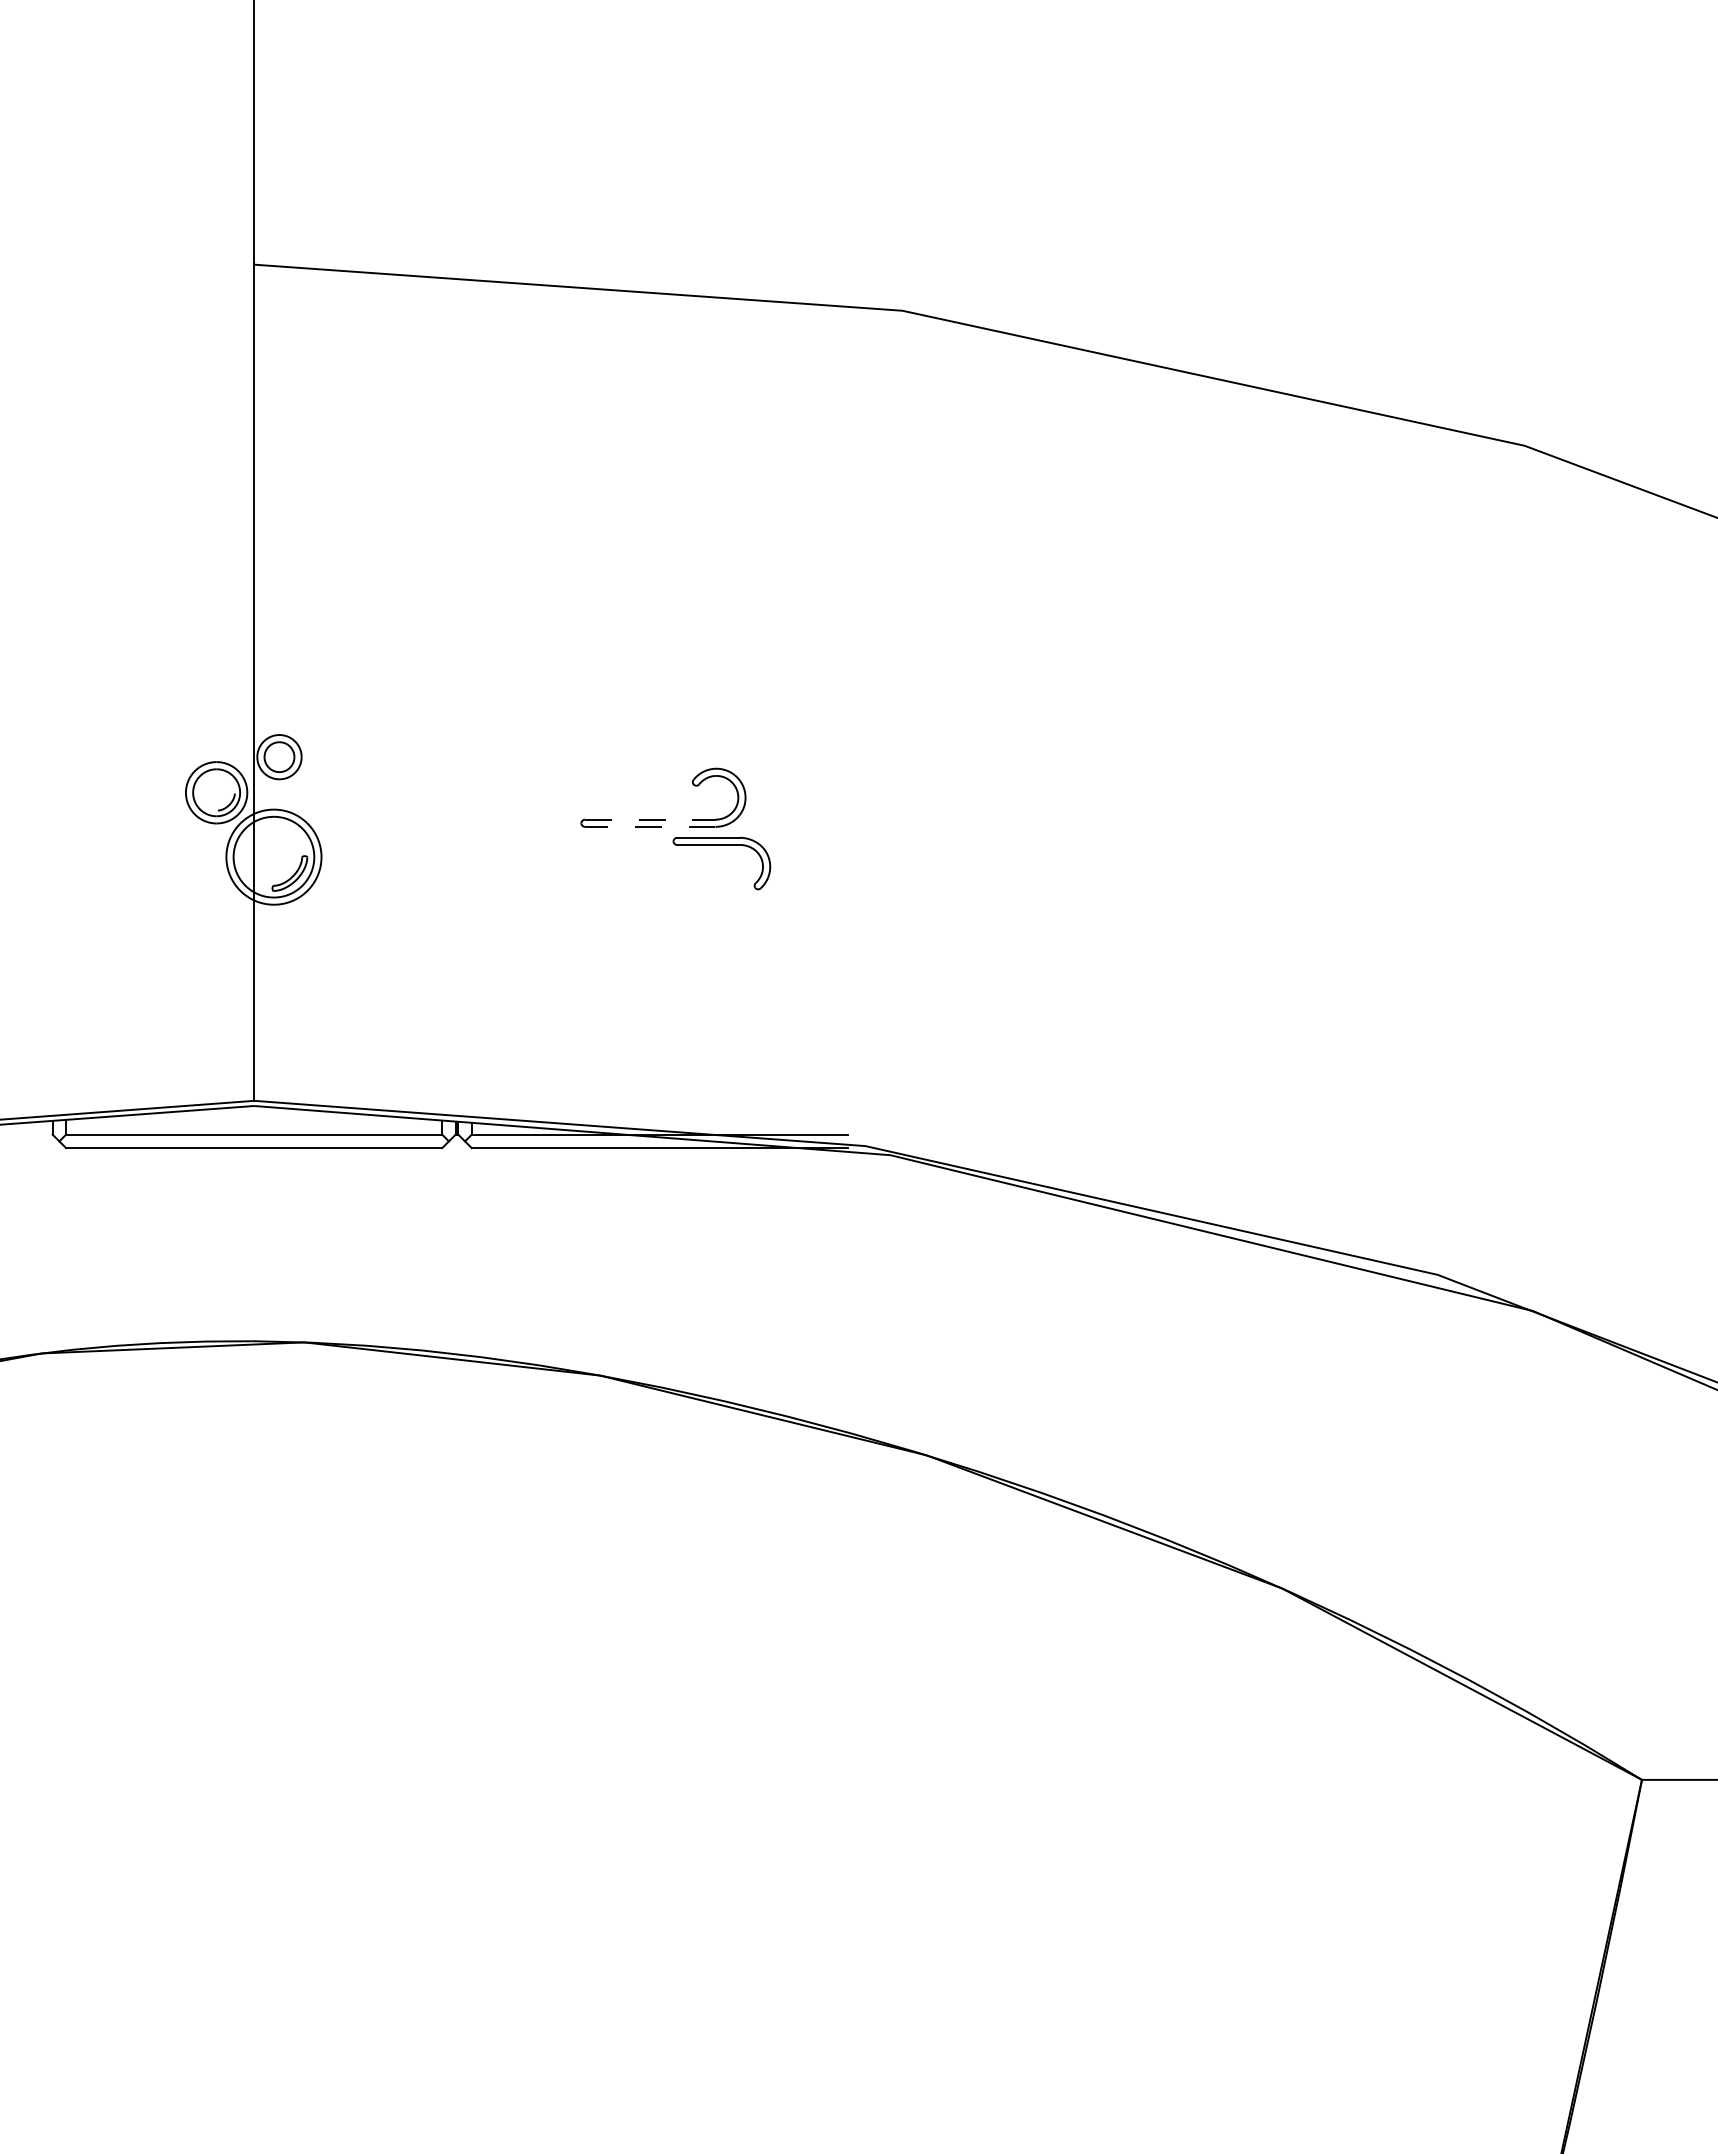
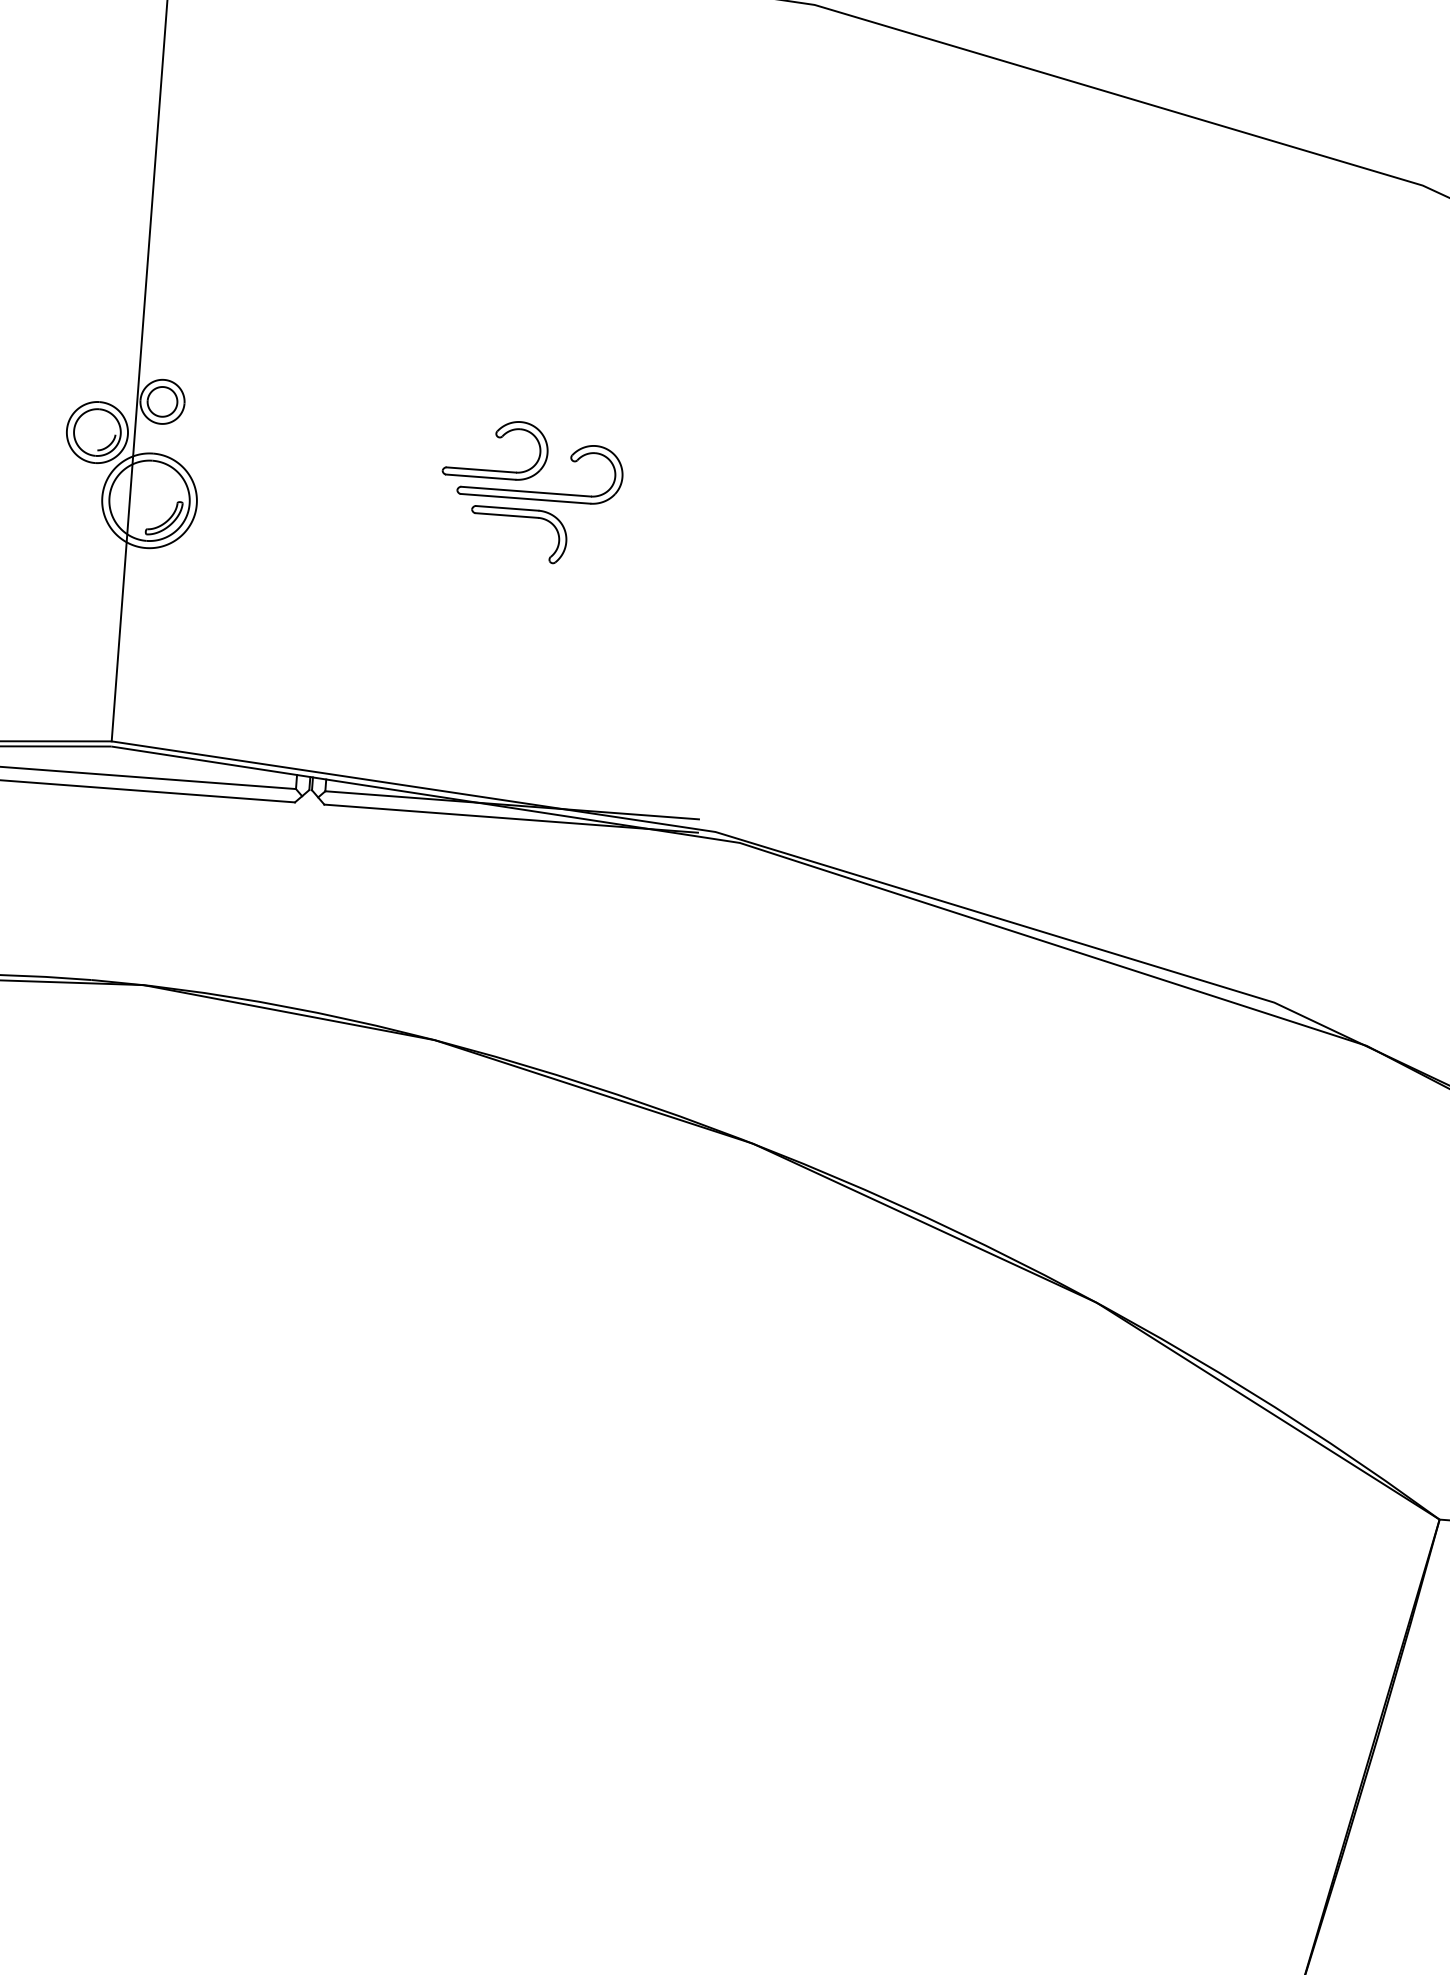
part: (618, 768) -> (498, 438), added
line: (650, 819) -> (526, 491), dashed -> solid
line: (649, 826) -> (524, 498), dashed -> solid
part: (721, 845) -> (519, 516), moved

